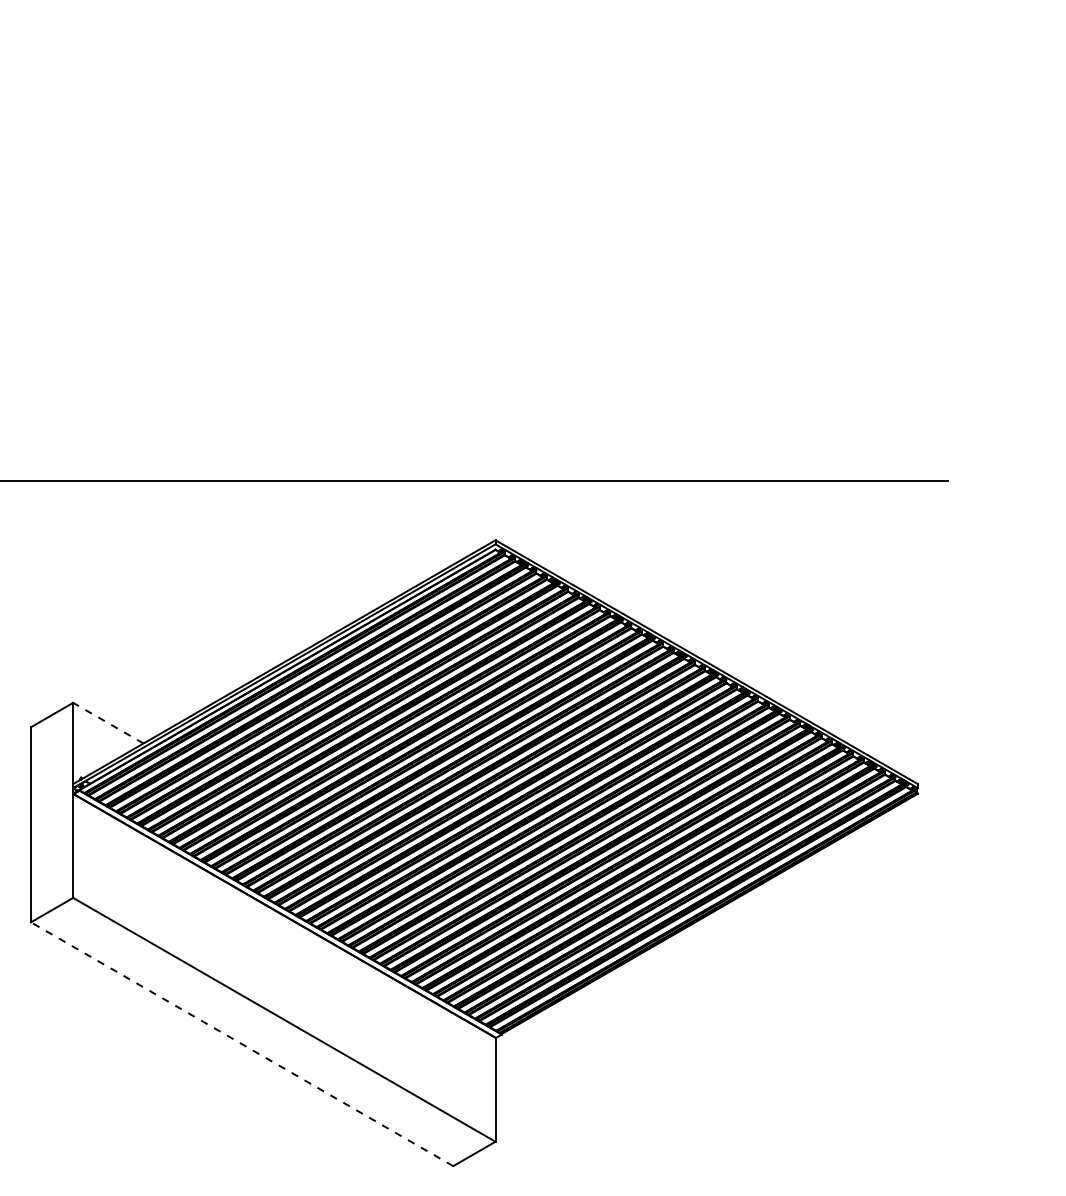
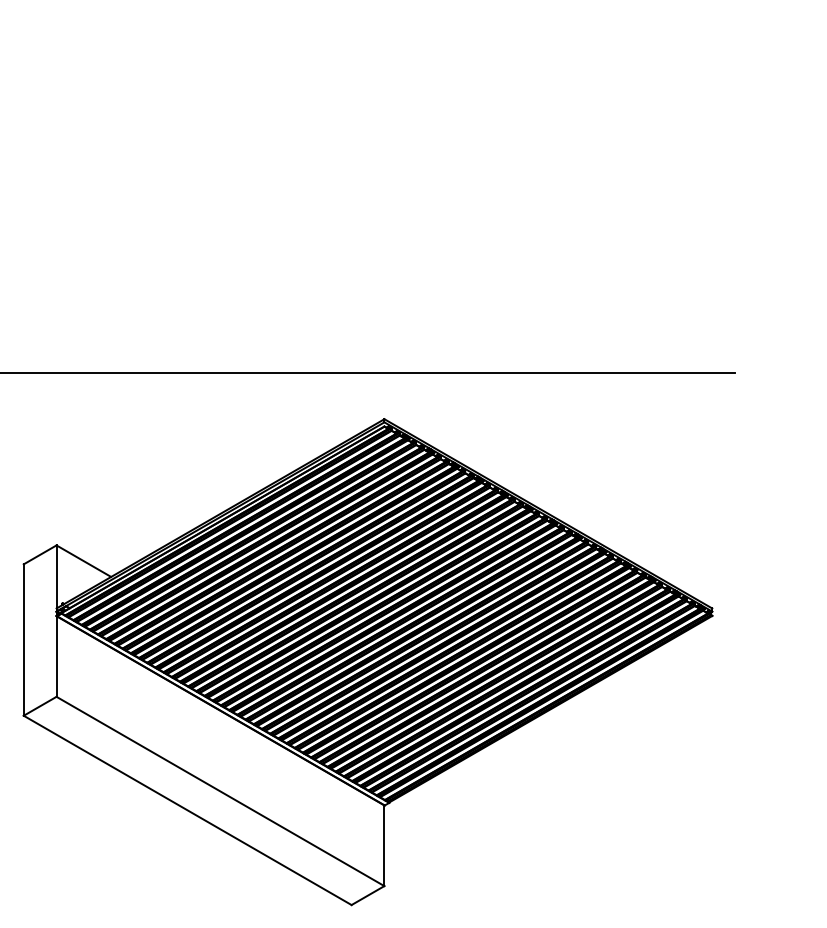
line: (108, 723) -> (83, 561), dashed -> solid
line: (242, 1044) -> (187, 810), dashed -> solid

